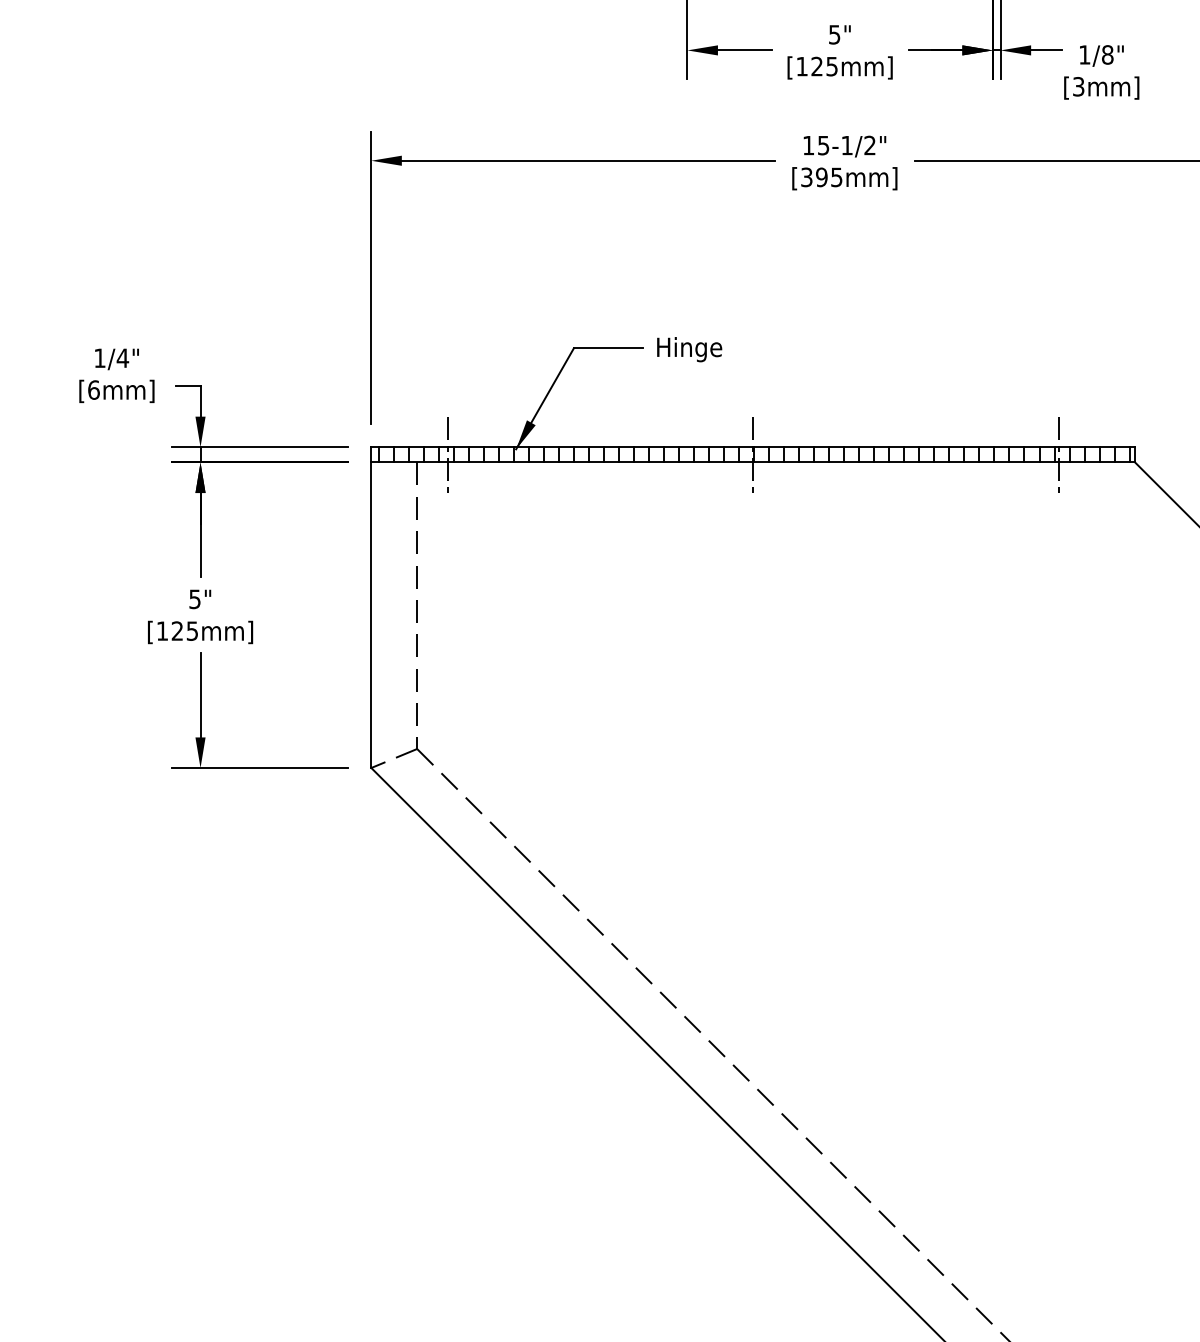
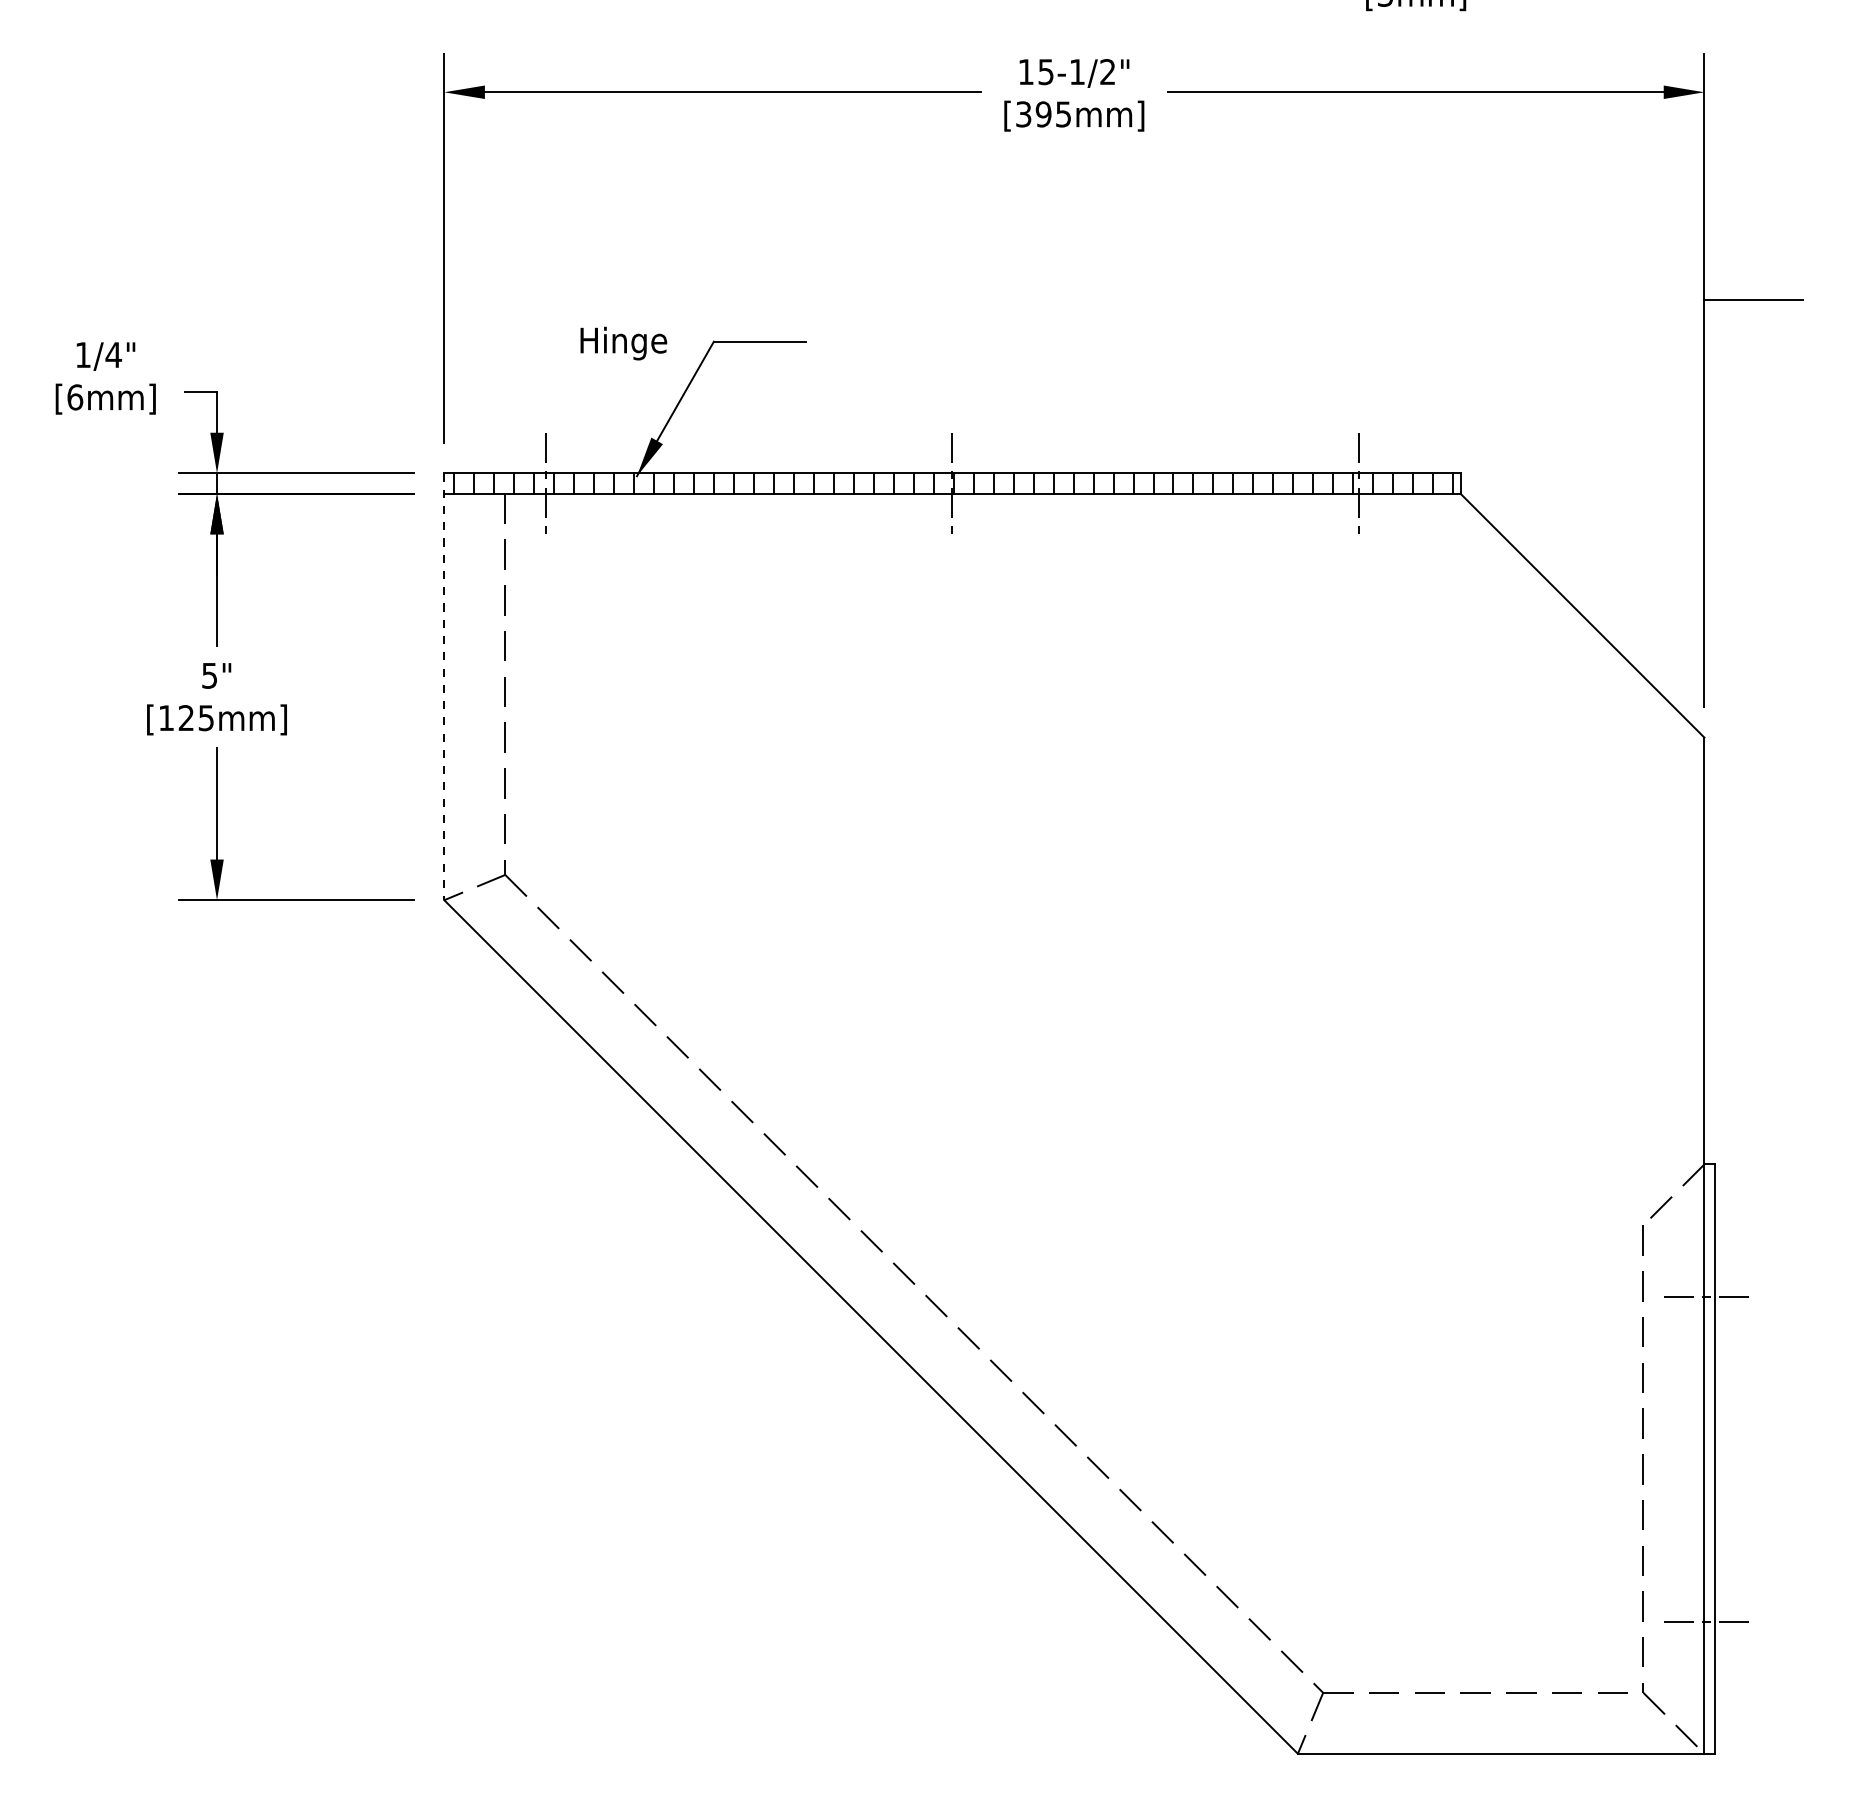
text: (689, 349) -> (623, 343), moved
line: (371, 608) -> (444, 687), solid -> dashed

